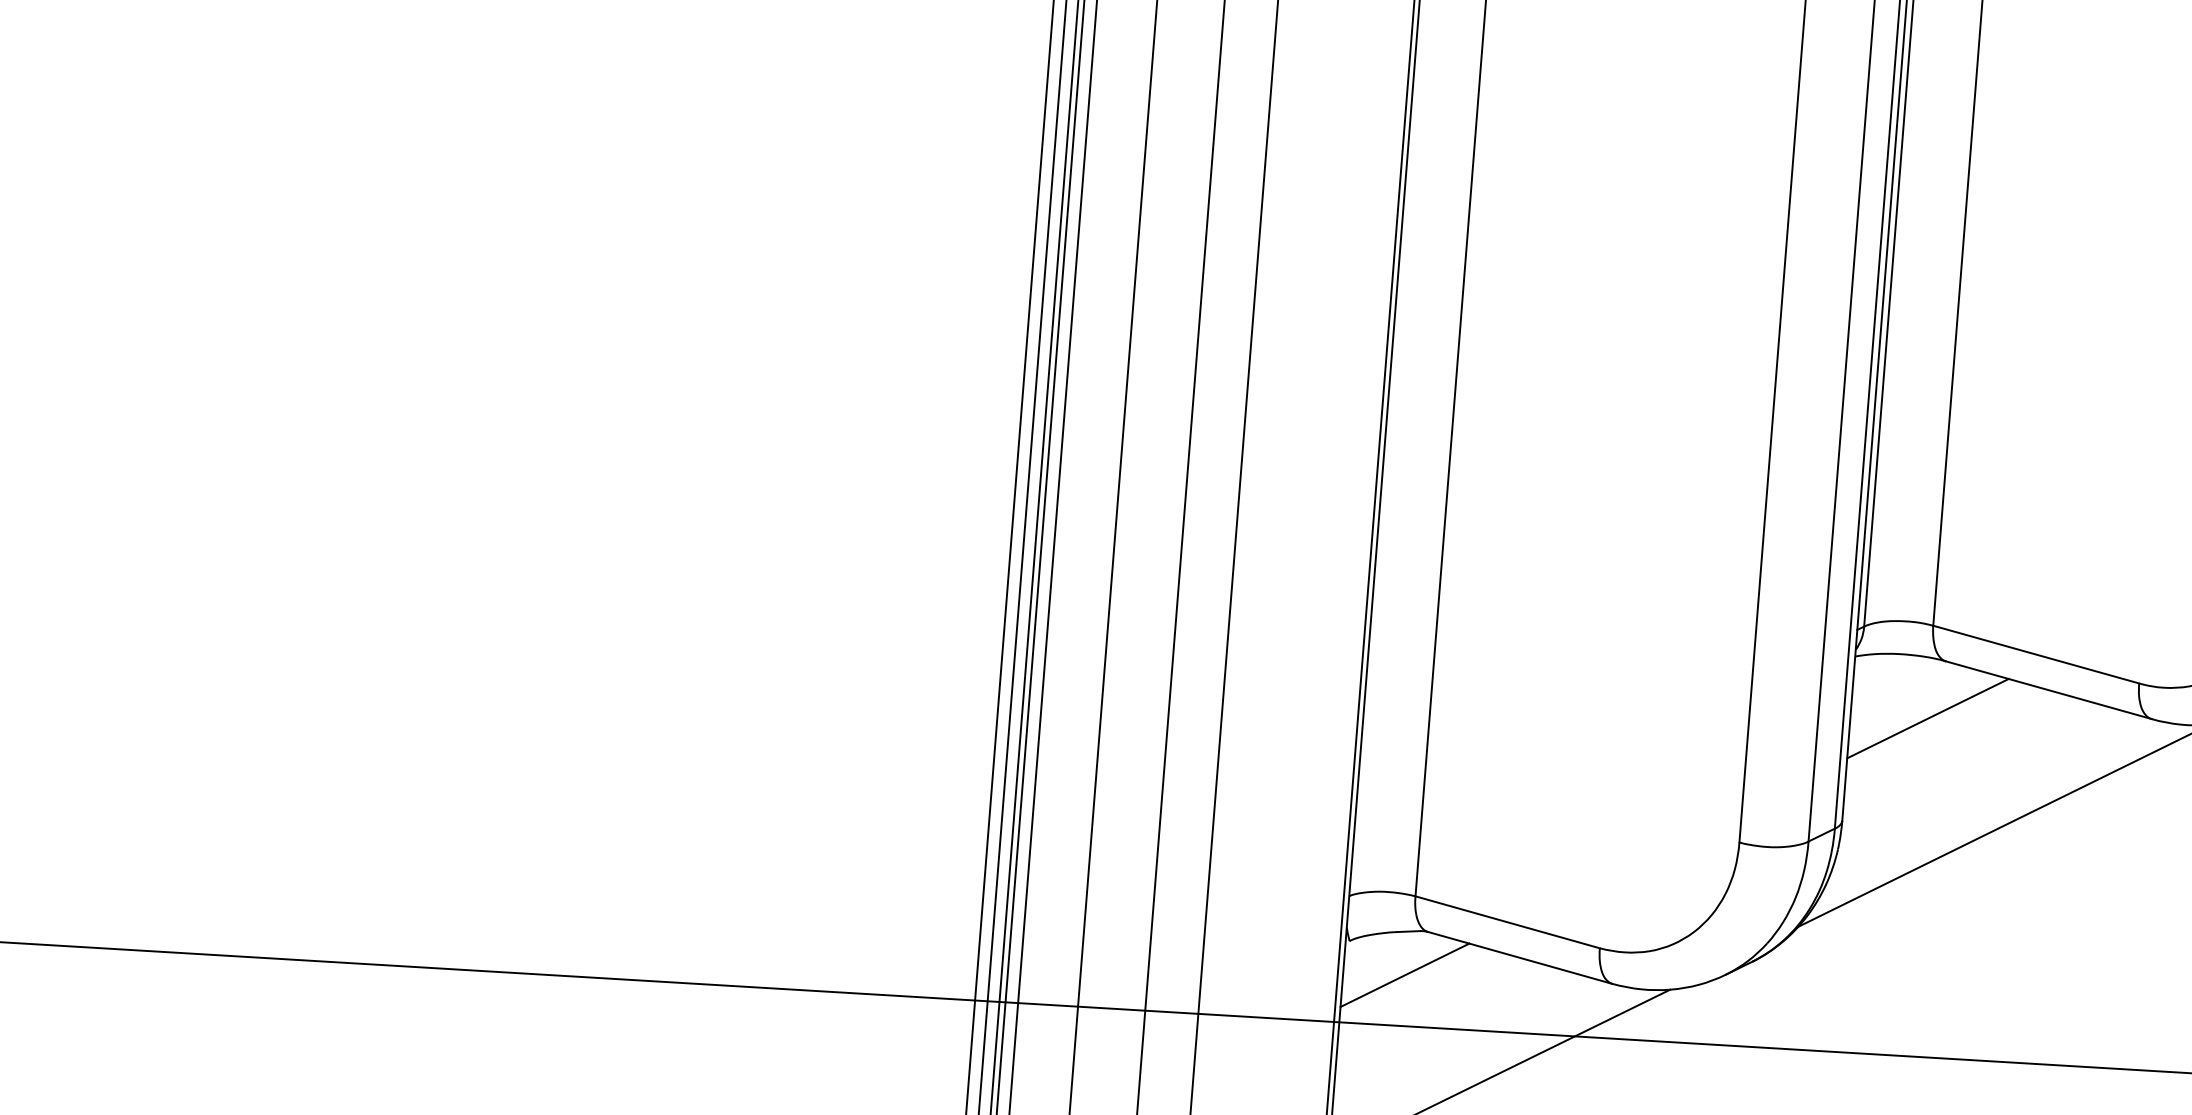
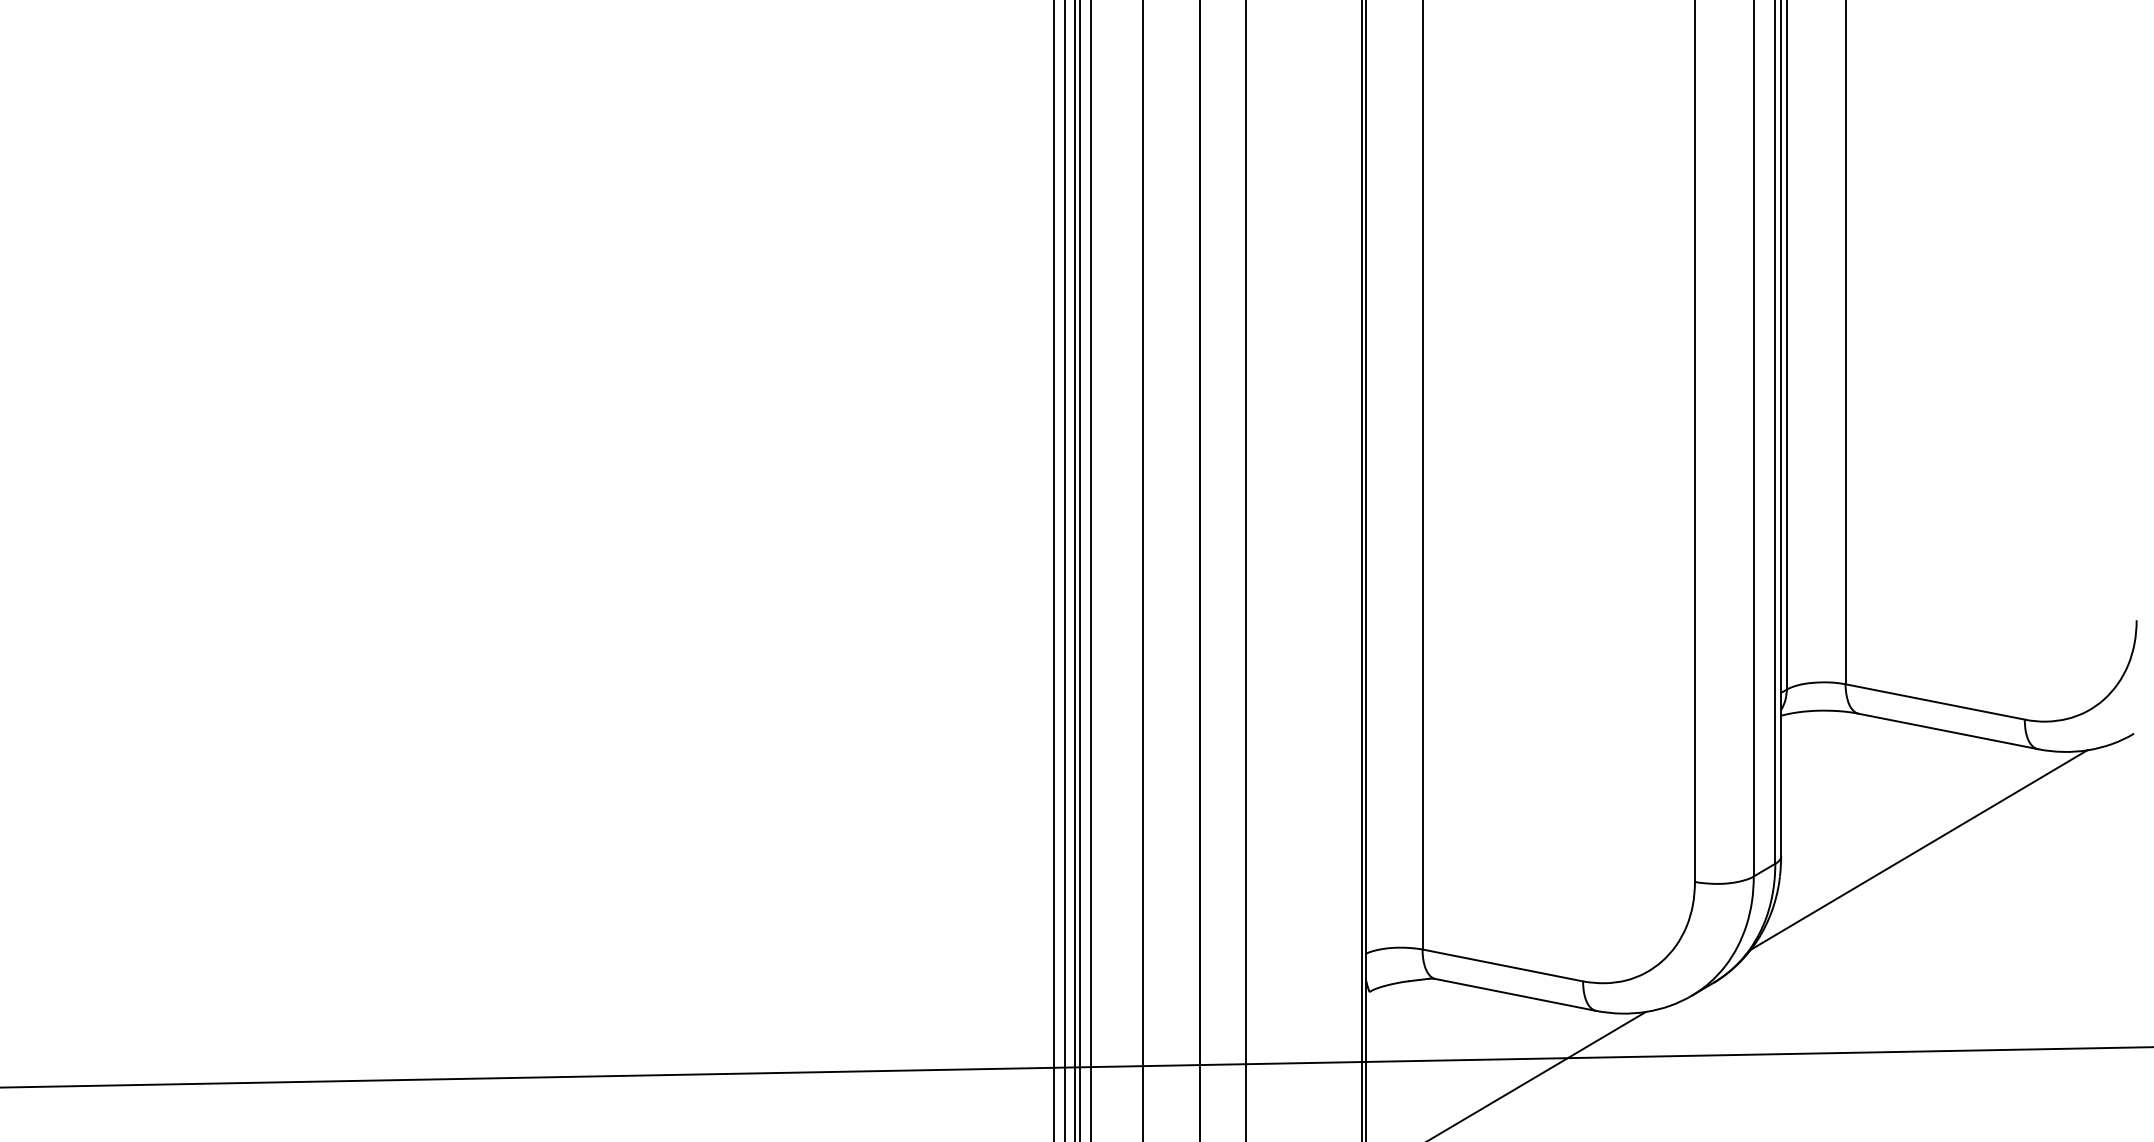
line: (1928, 718) -> (1847, 763), removed
line: (1404, 975) -> (1418, 1017), removed

